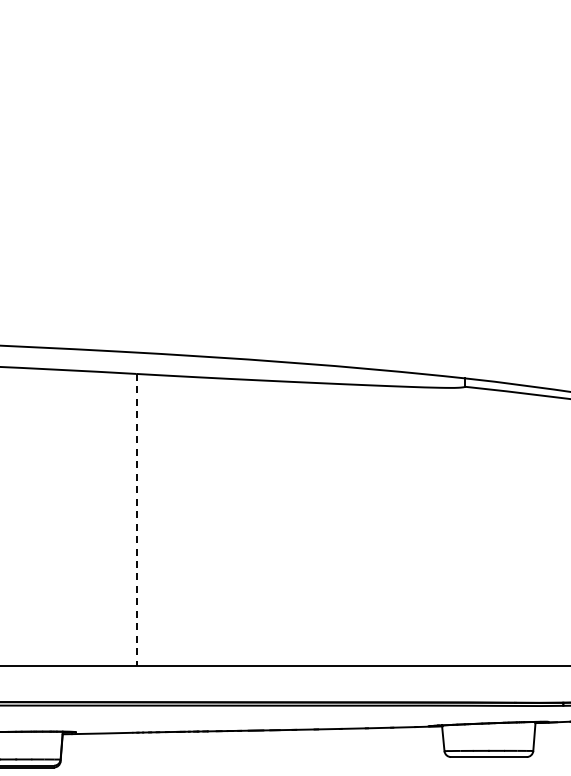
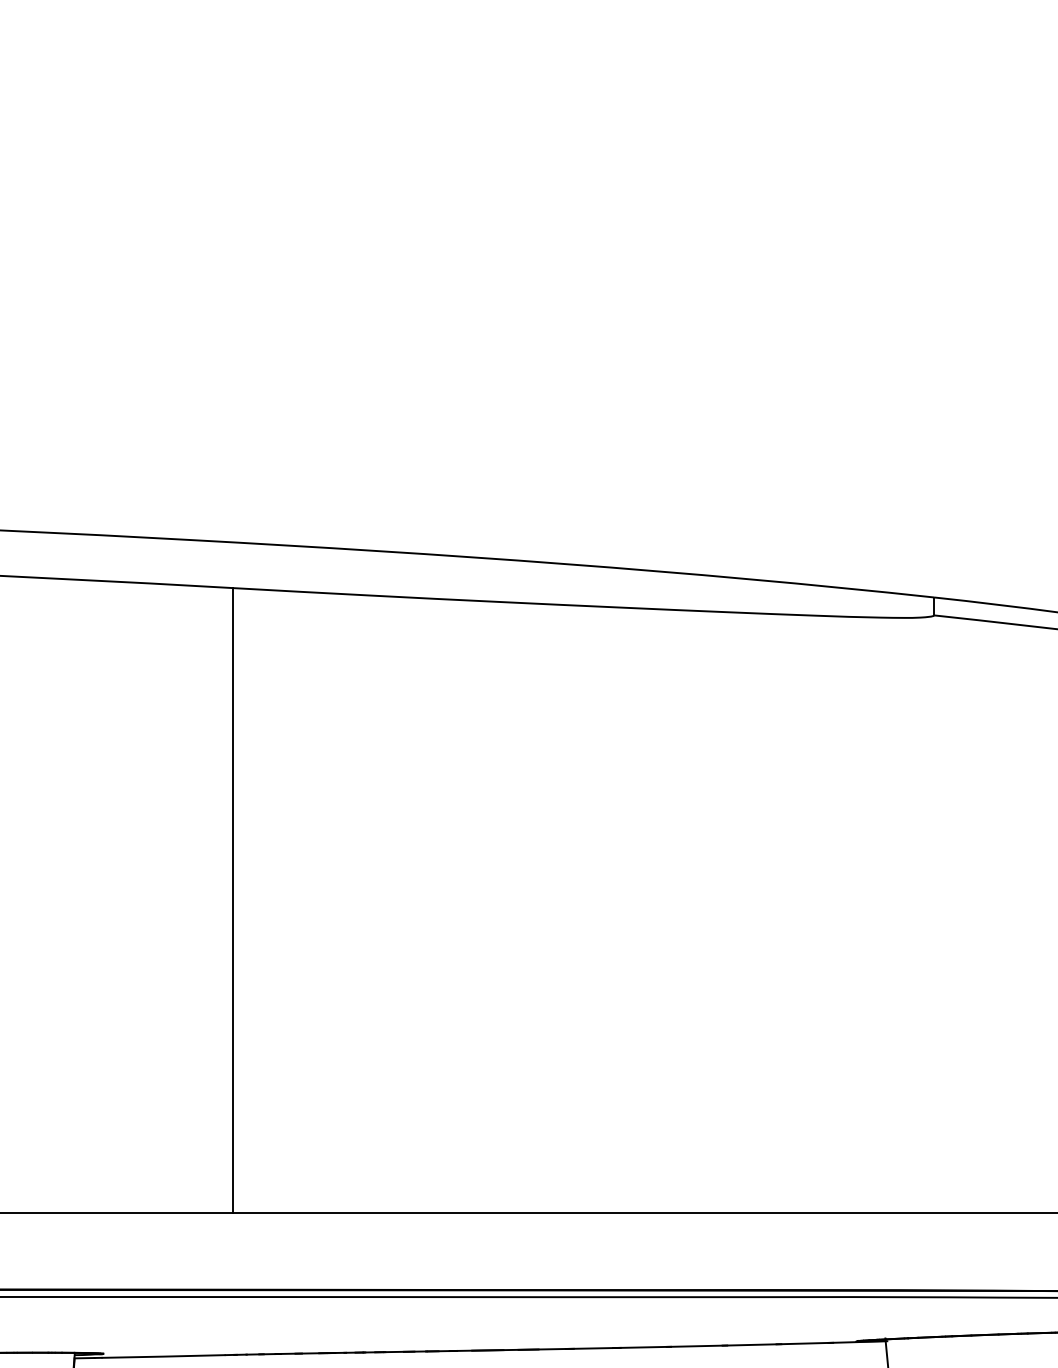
line: (136, 520) -> (232, 901), dashed -> solid

